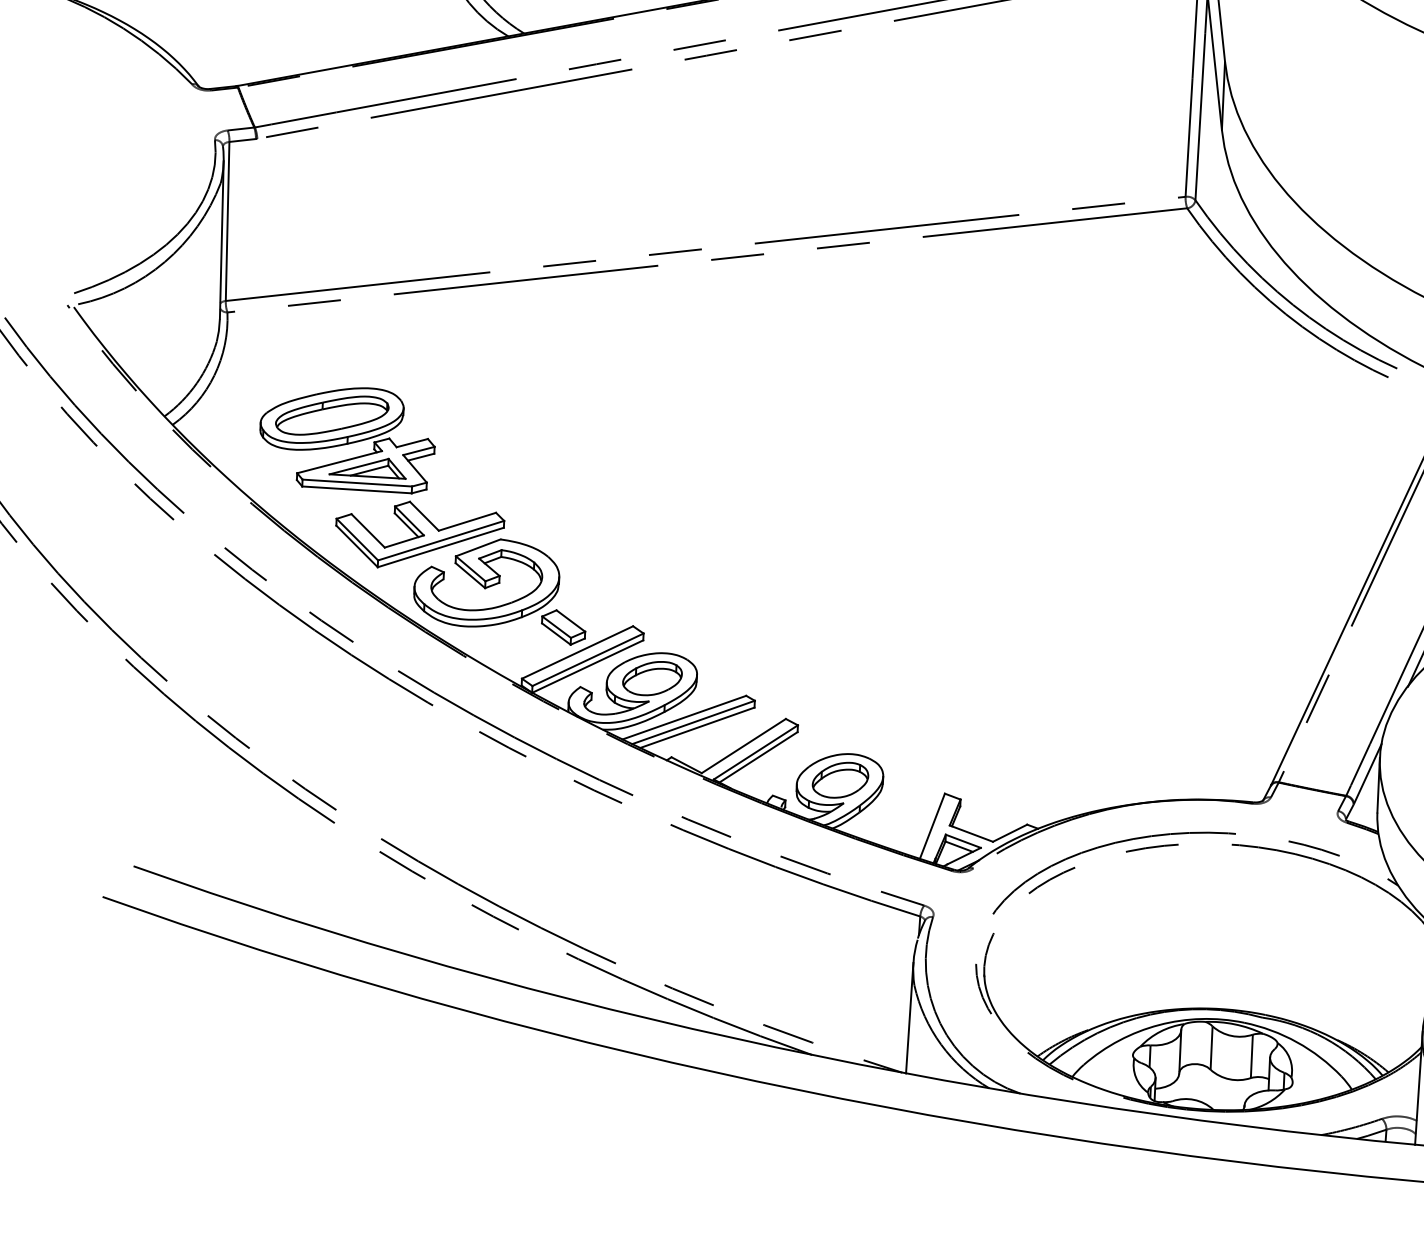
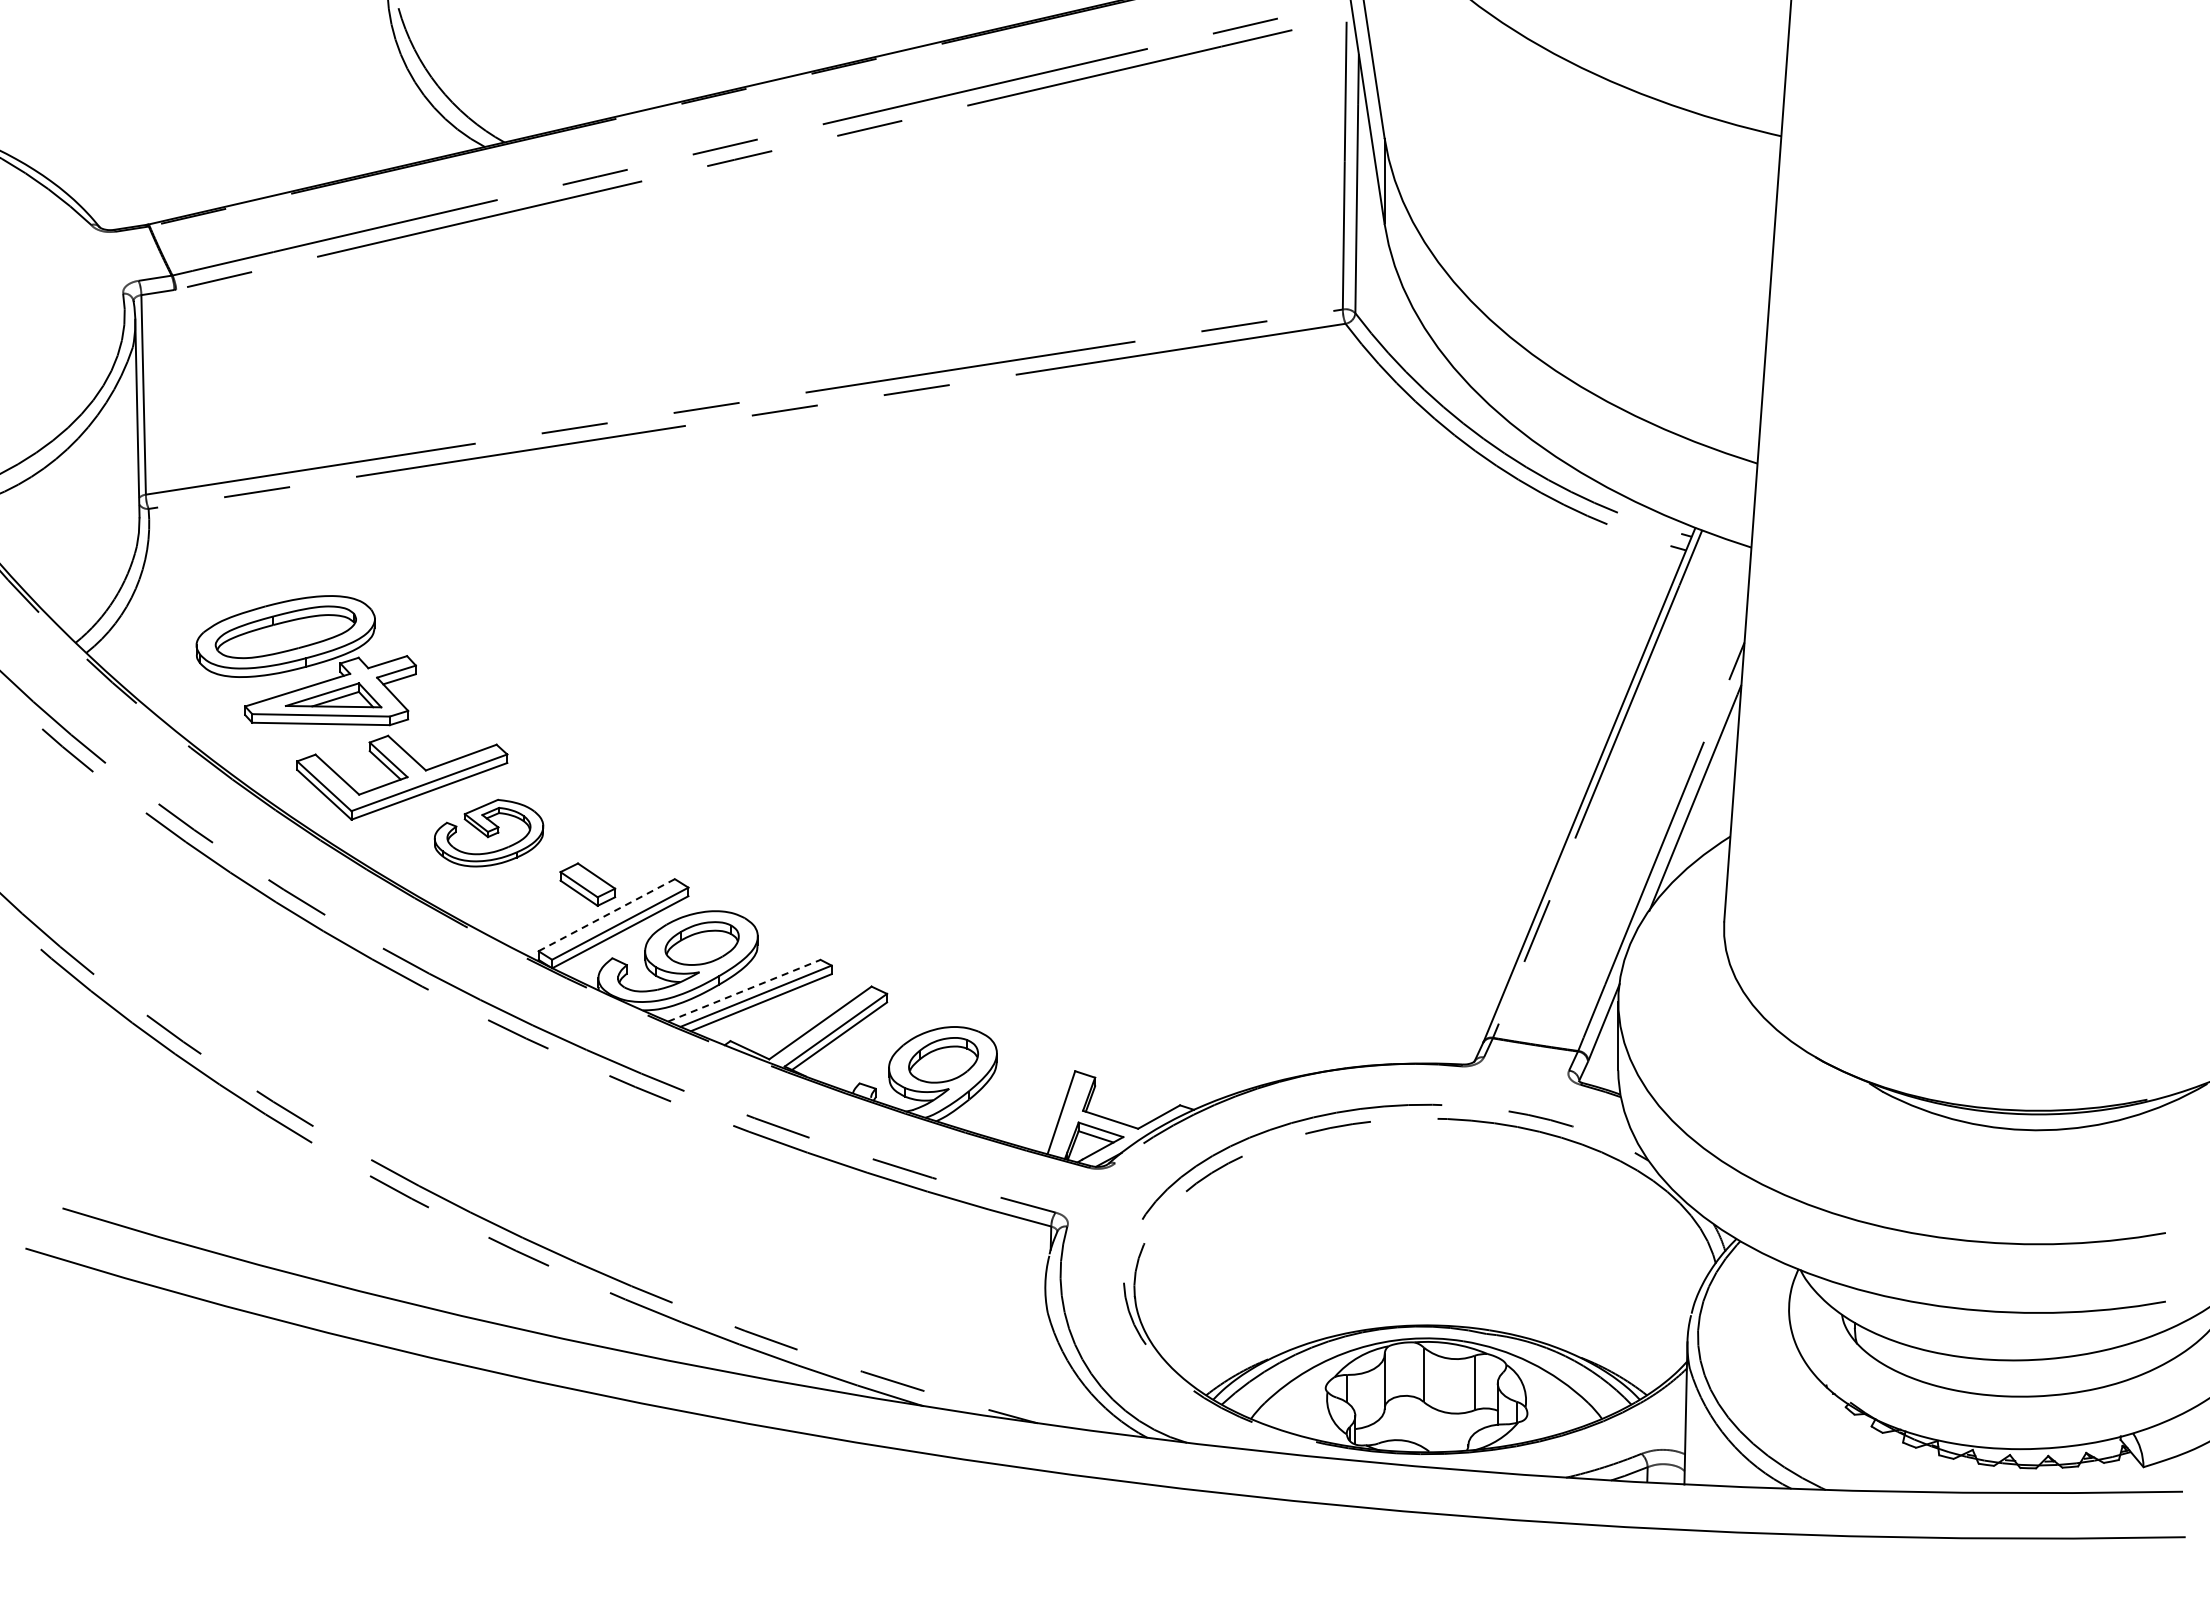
part: (486, 582) -> (488, 832), size x0.6
line: (578, 651) -> (607, 914), solid -> dashed
line: (684, 717) -> (744, 990), solid -> dashed
line: (909, 1018) -> (1043, 1354), removed

